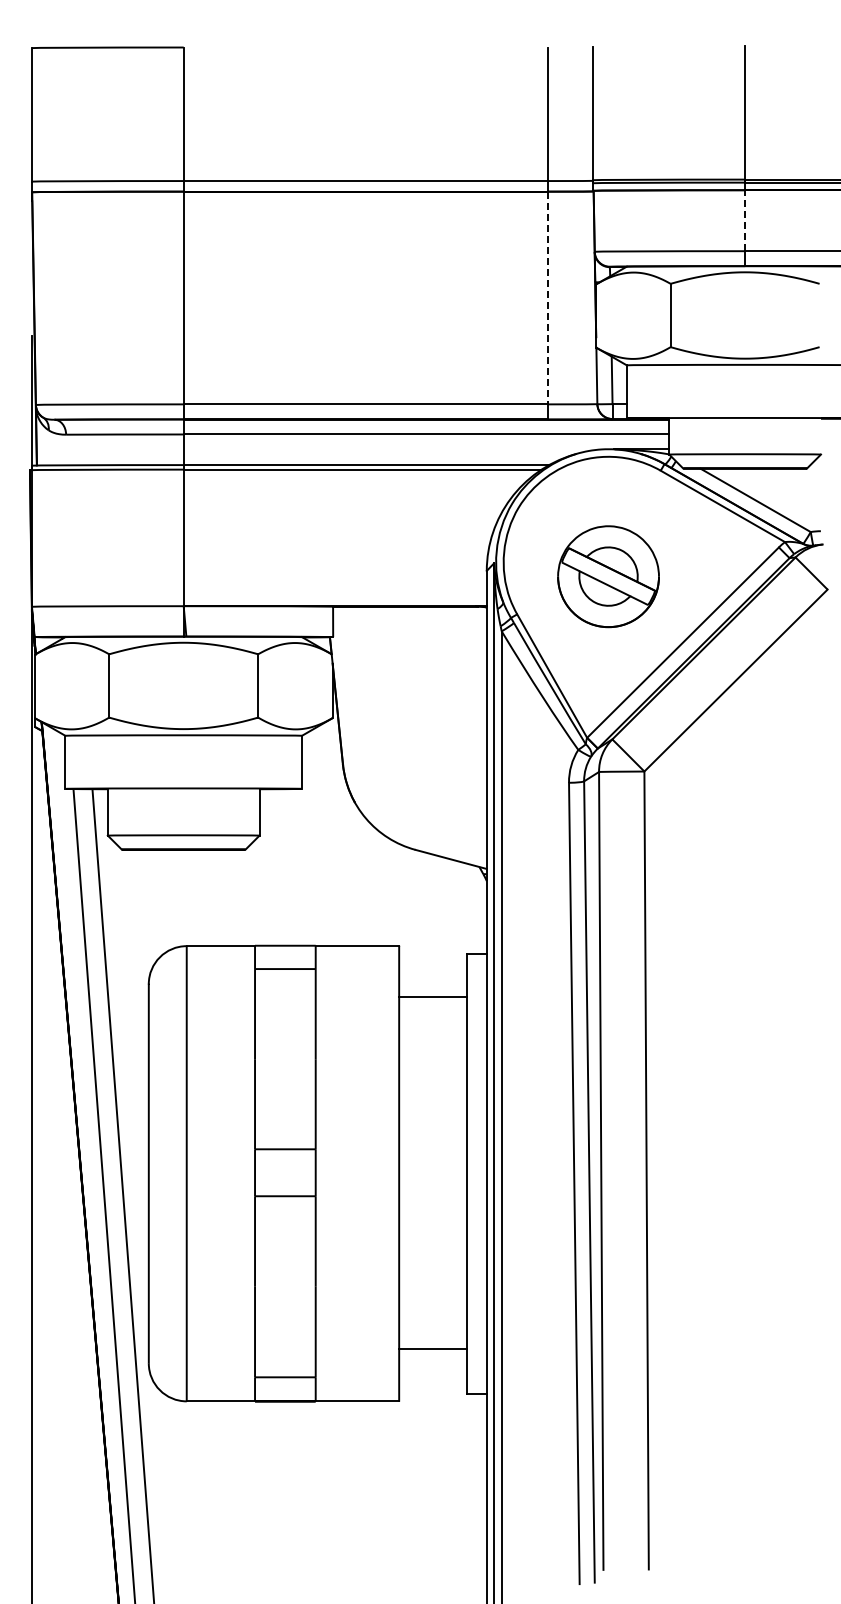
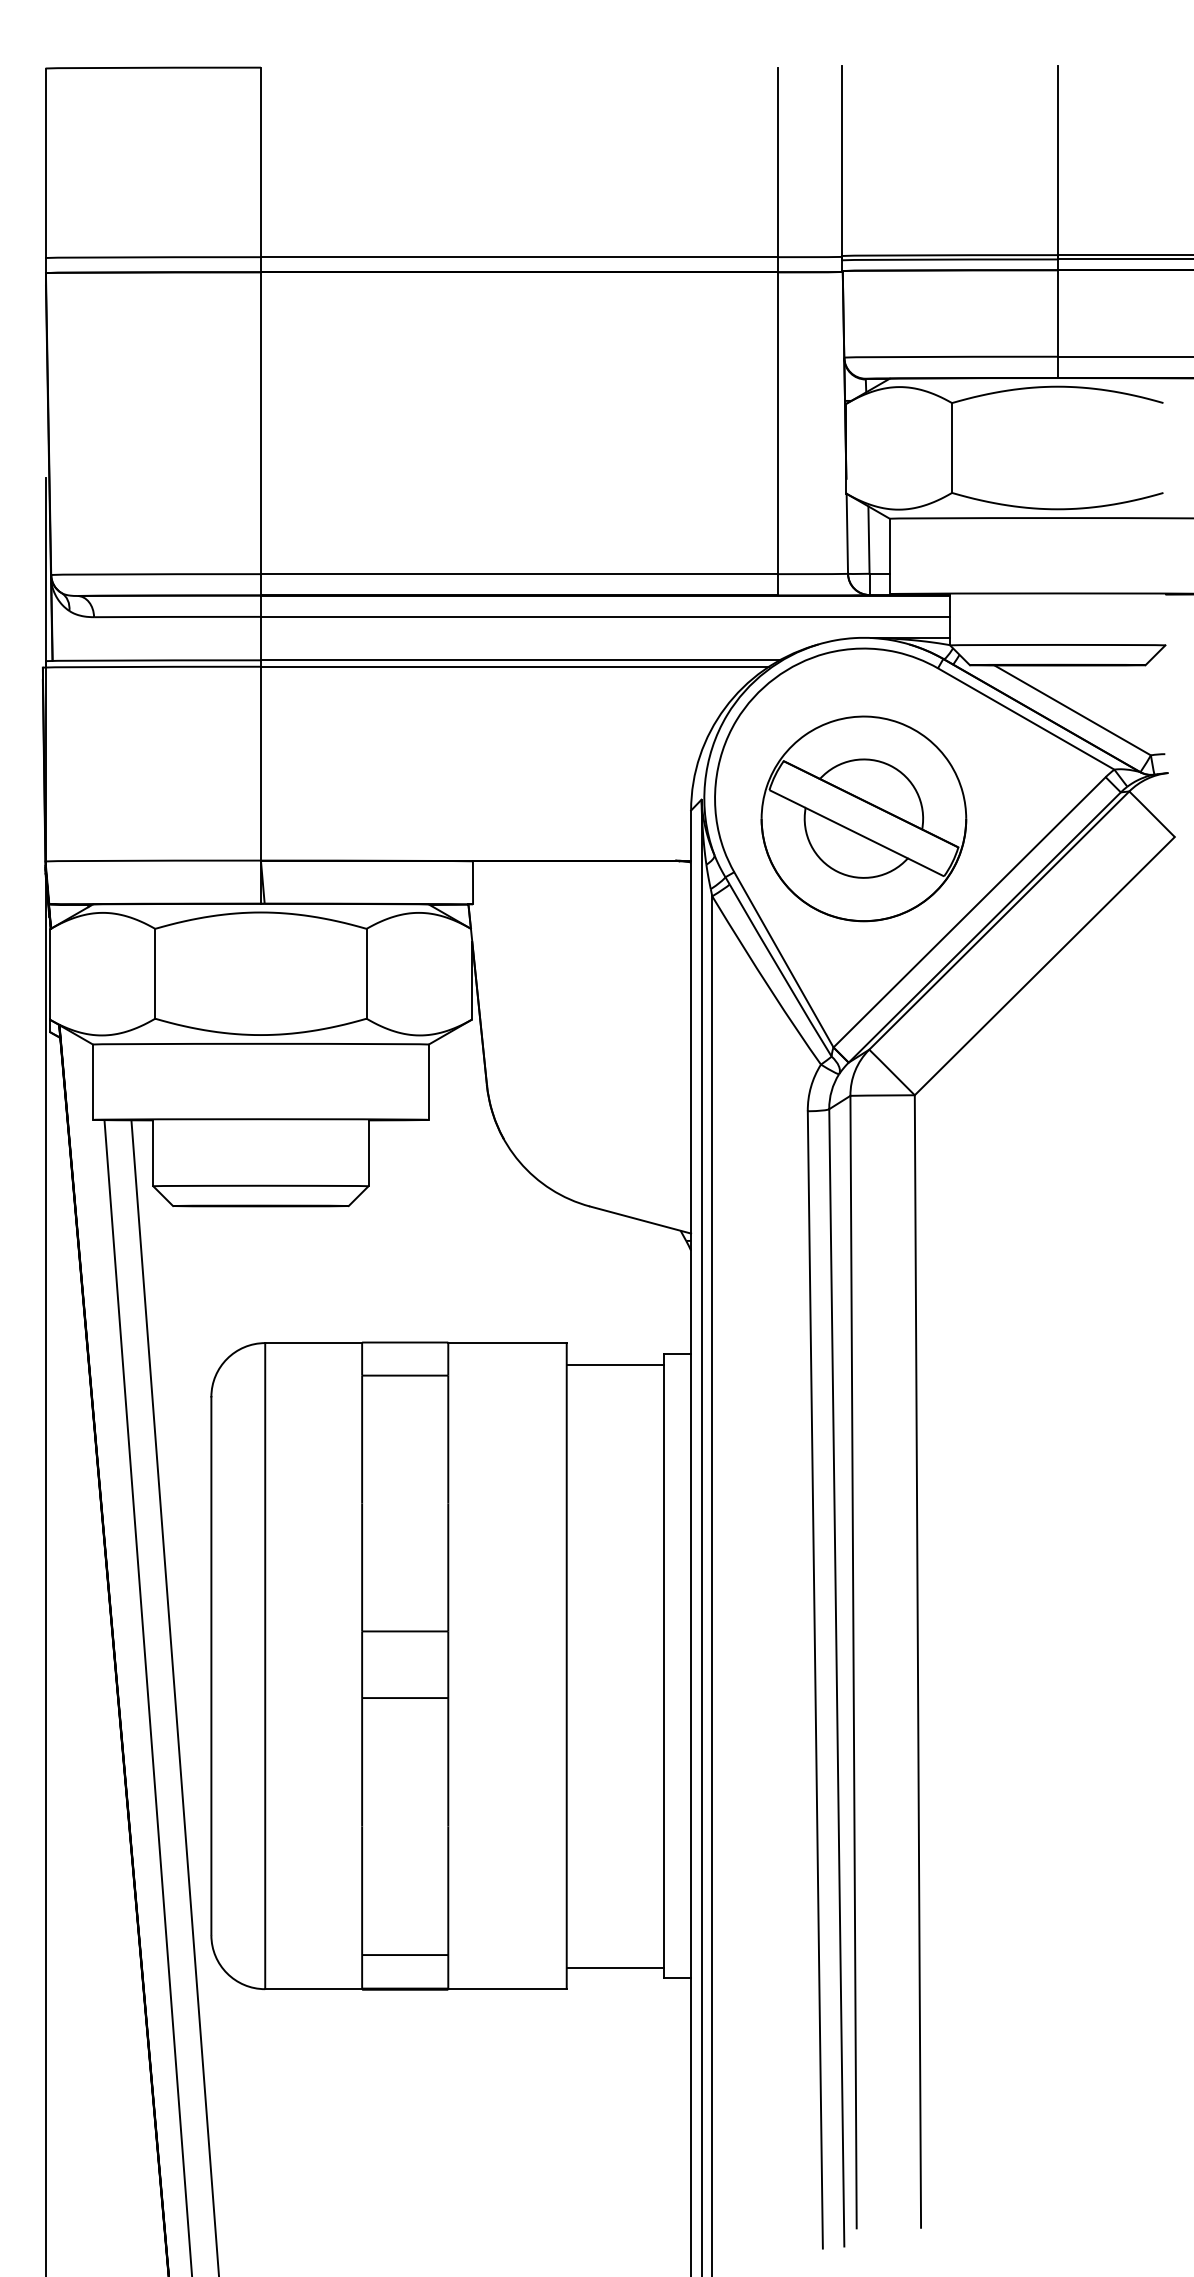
line: (745, 220) -> (1058, 313), dashed -> solid
line: (547, 298) -> (777, 423), dashed -> solid
part: (608, 576) -> (863, 818), size x1.43
line: (433, 997) -> (615, 1364), moved
line: (433, 1349) -> (615, 1968), moved

